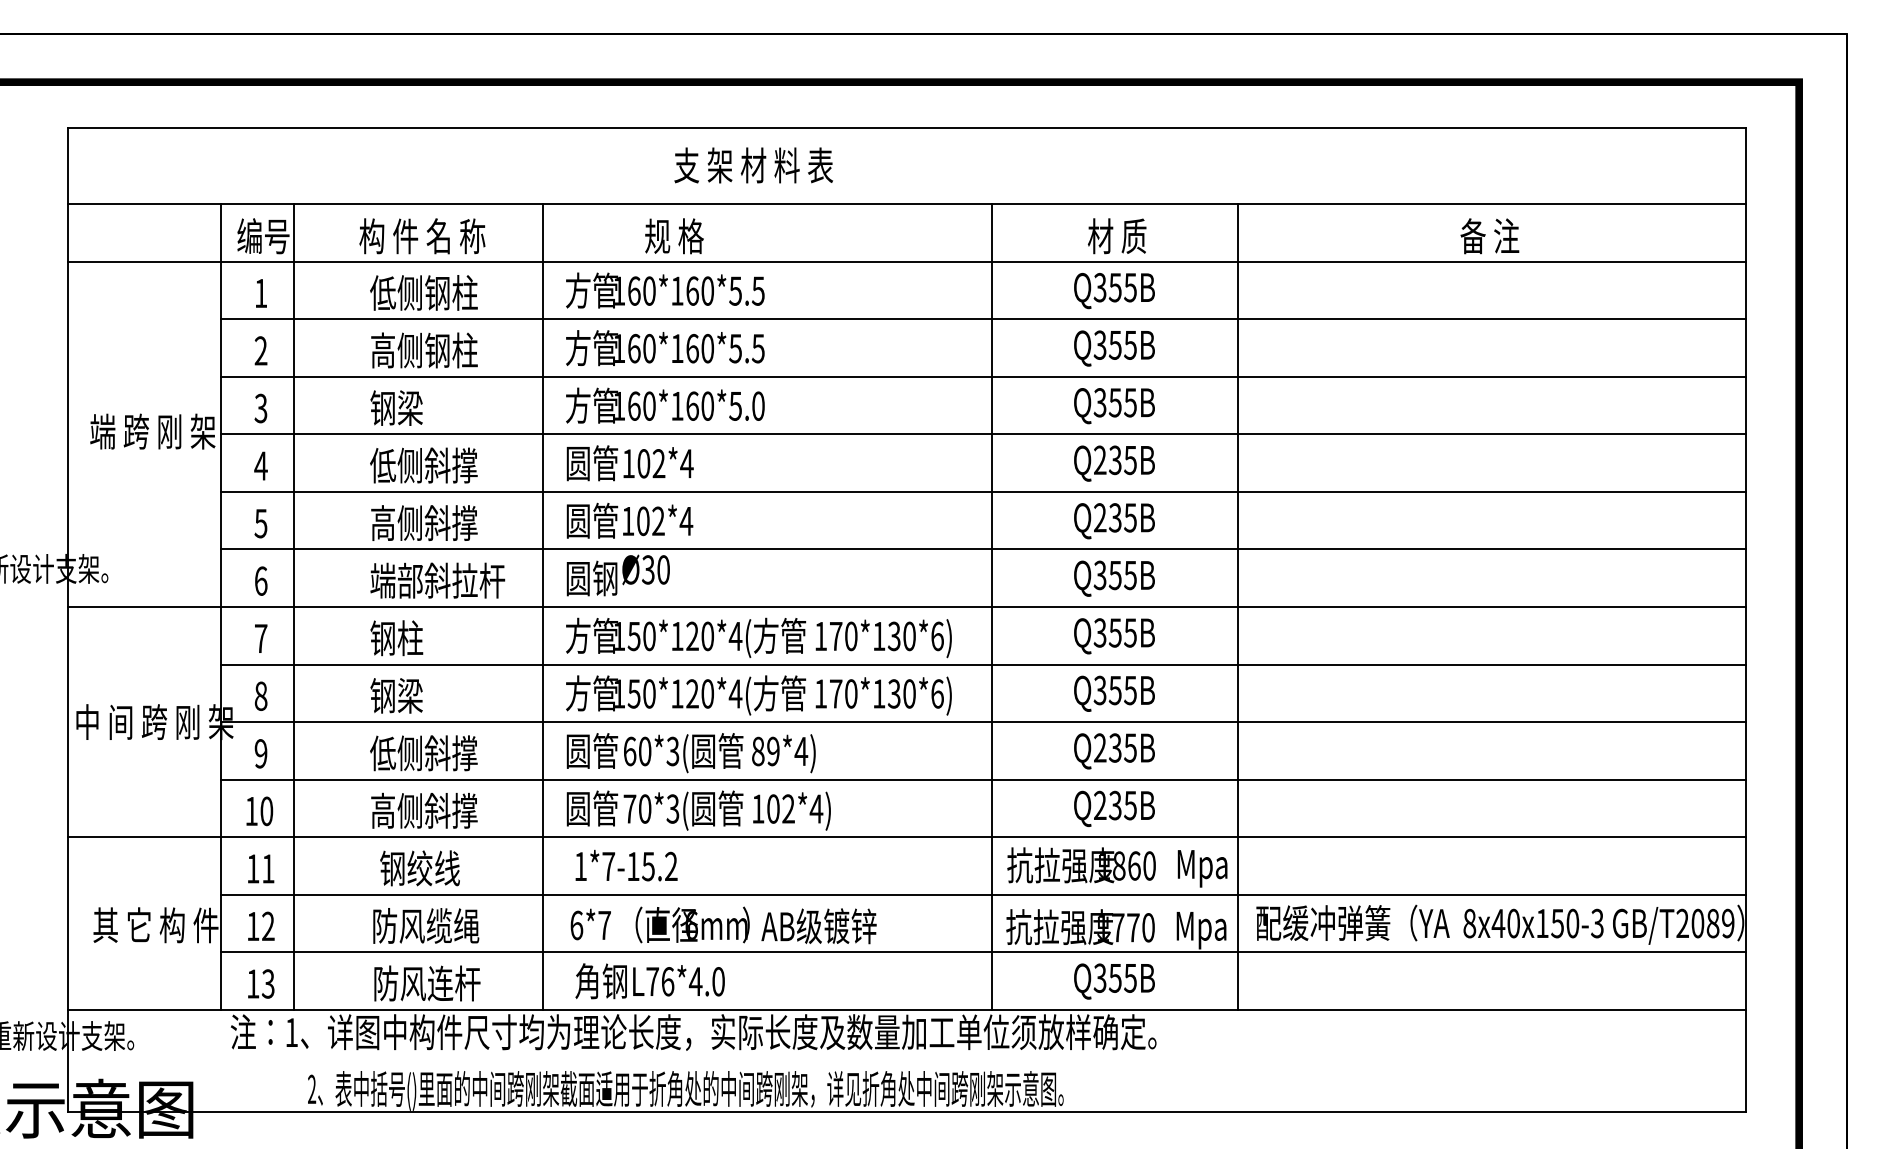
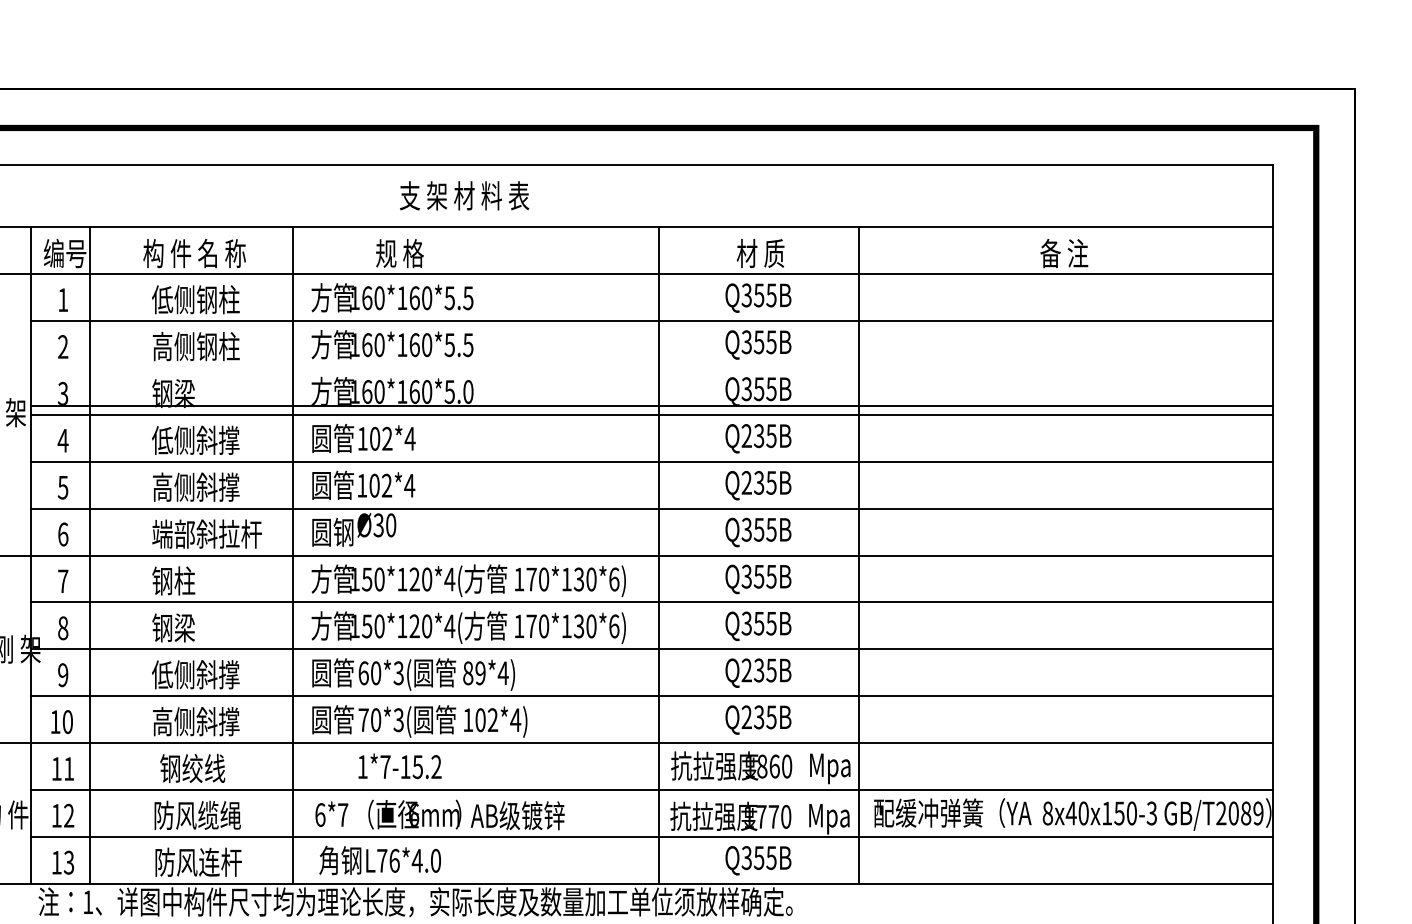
line: (983, 376) -> (651, 406), moved
text: (626, 865) -> (399, 766), moved

